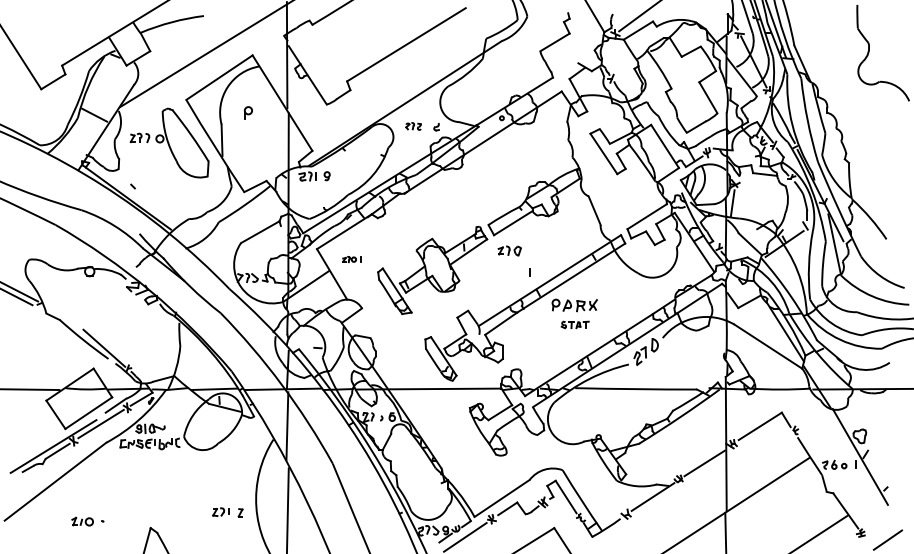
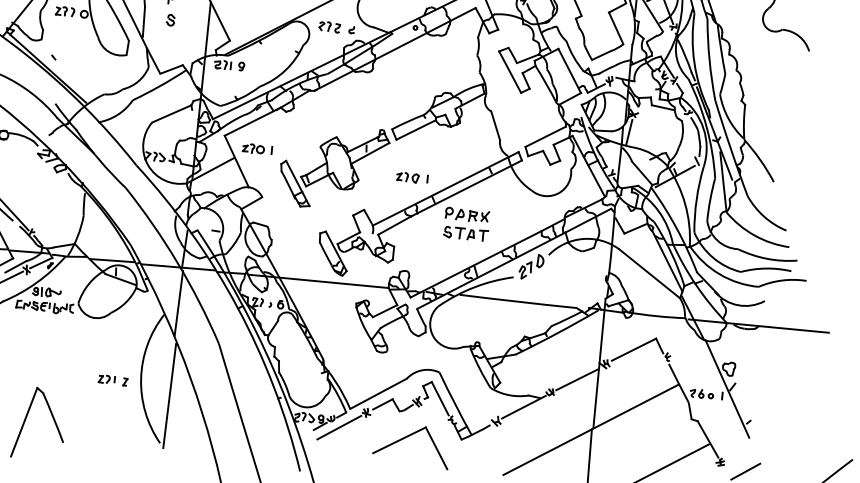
part: (413, 126) -> (329, 27), size x1.43
part: (249, 135) -> (170, 19), added
part: (509, 250) -> (407, 177), moved
part: (351, 259) -> (256, 149), size x1.67
part: (574, 324) -> (465, 233), size x1.67

